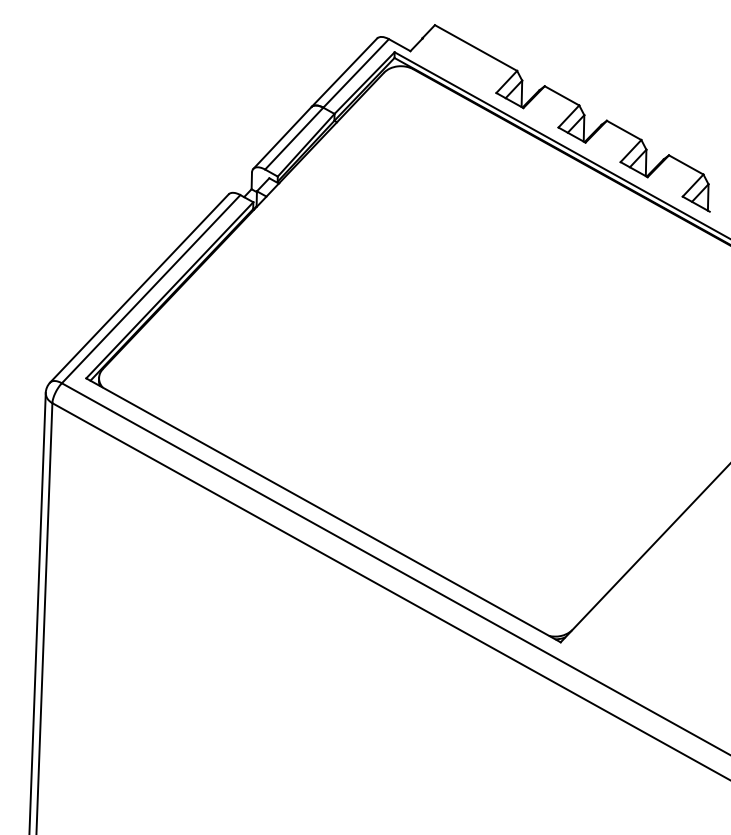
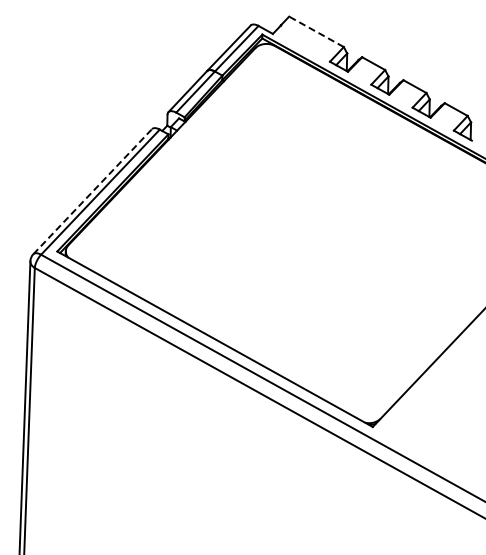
line: (476, 47) -> (316, 31), solid -> dashed
line: (140, 288) -> (93, 191), solid -> dashed

